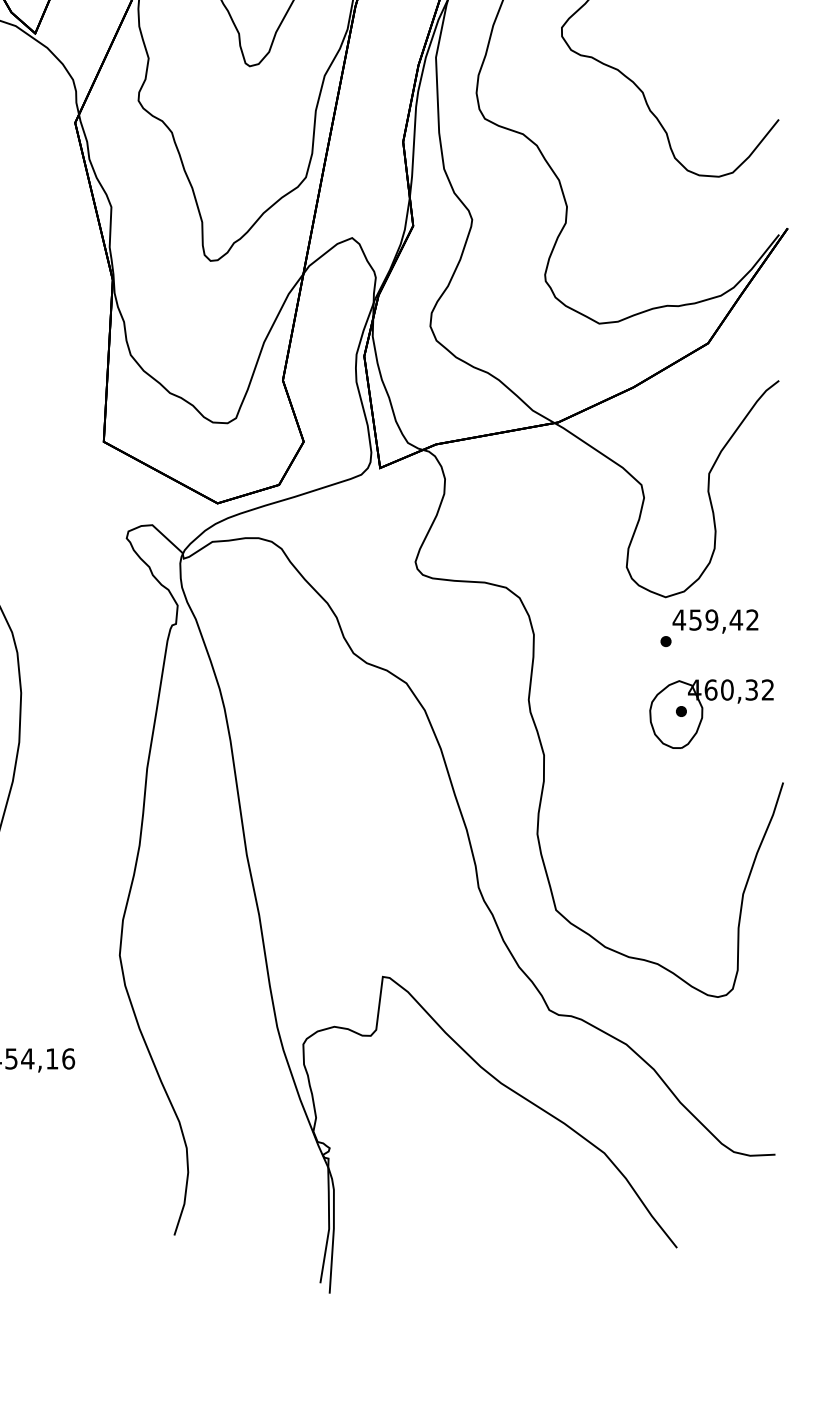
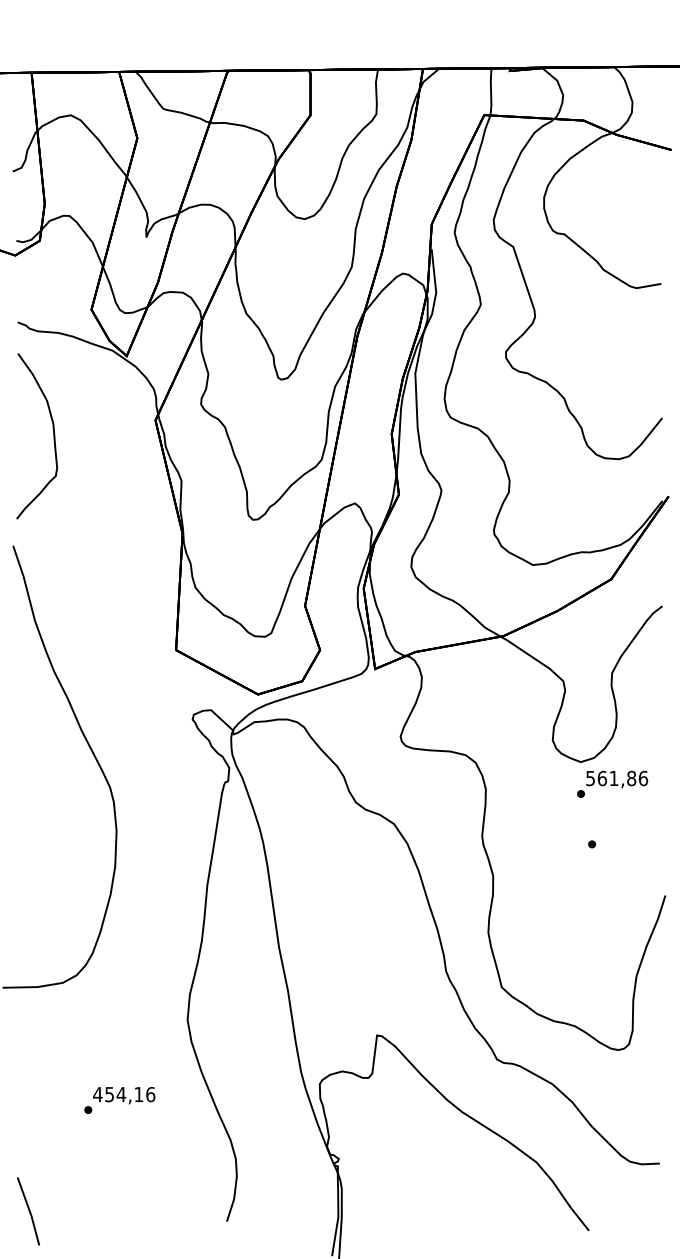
text: (715, 620) -> (616, 778), 459,42 -> 561,86
part: (711, 714) -> (613, 846), removed

